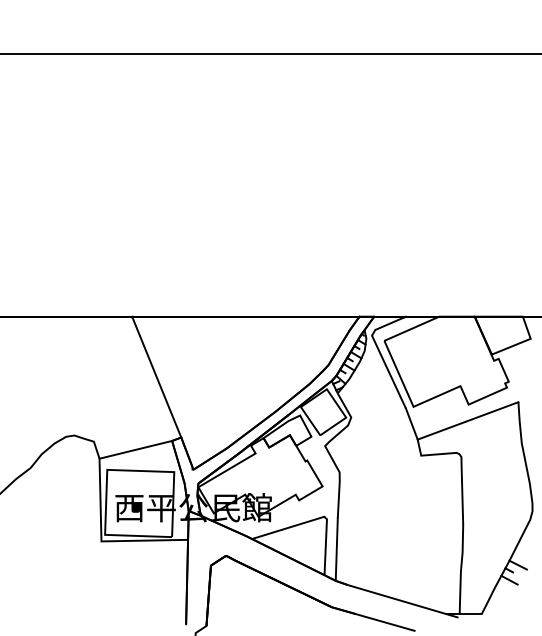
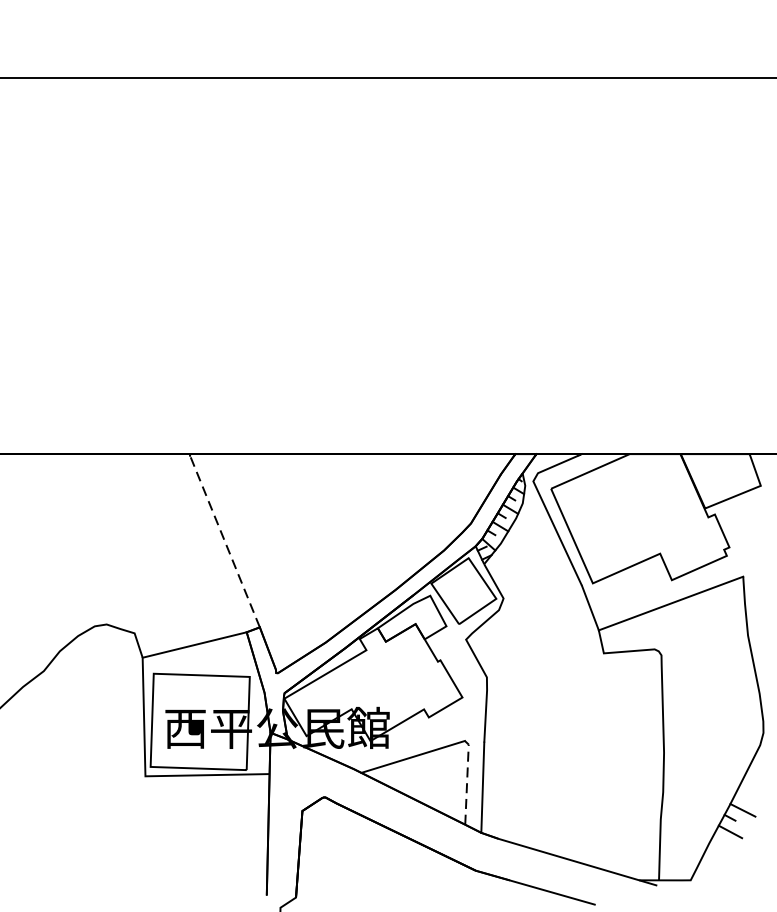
line: (156, 377) -> (224, 541), solid -> dashed
line: (325, 544) -> (466, 780), solid -> dashed

